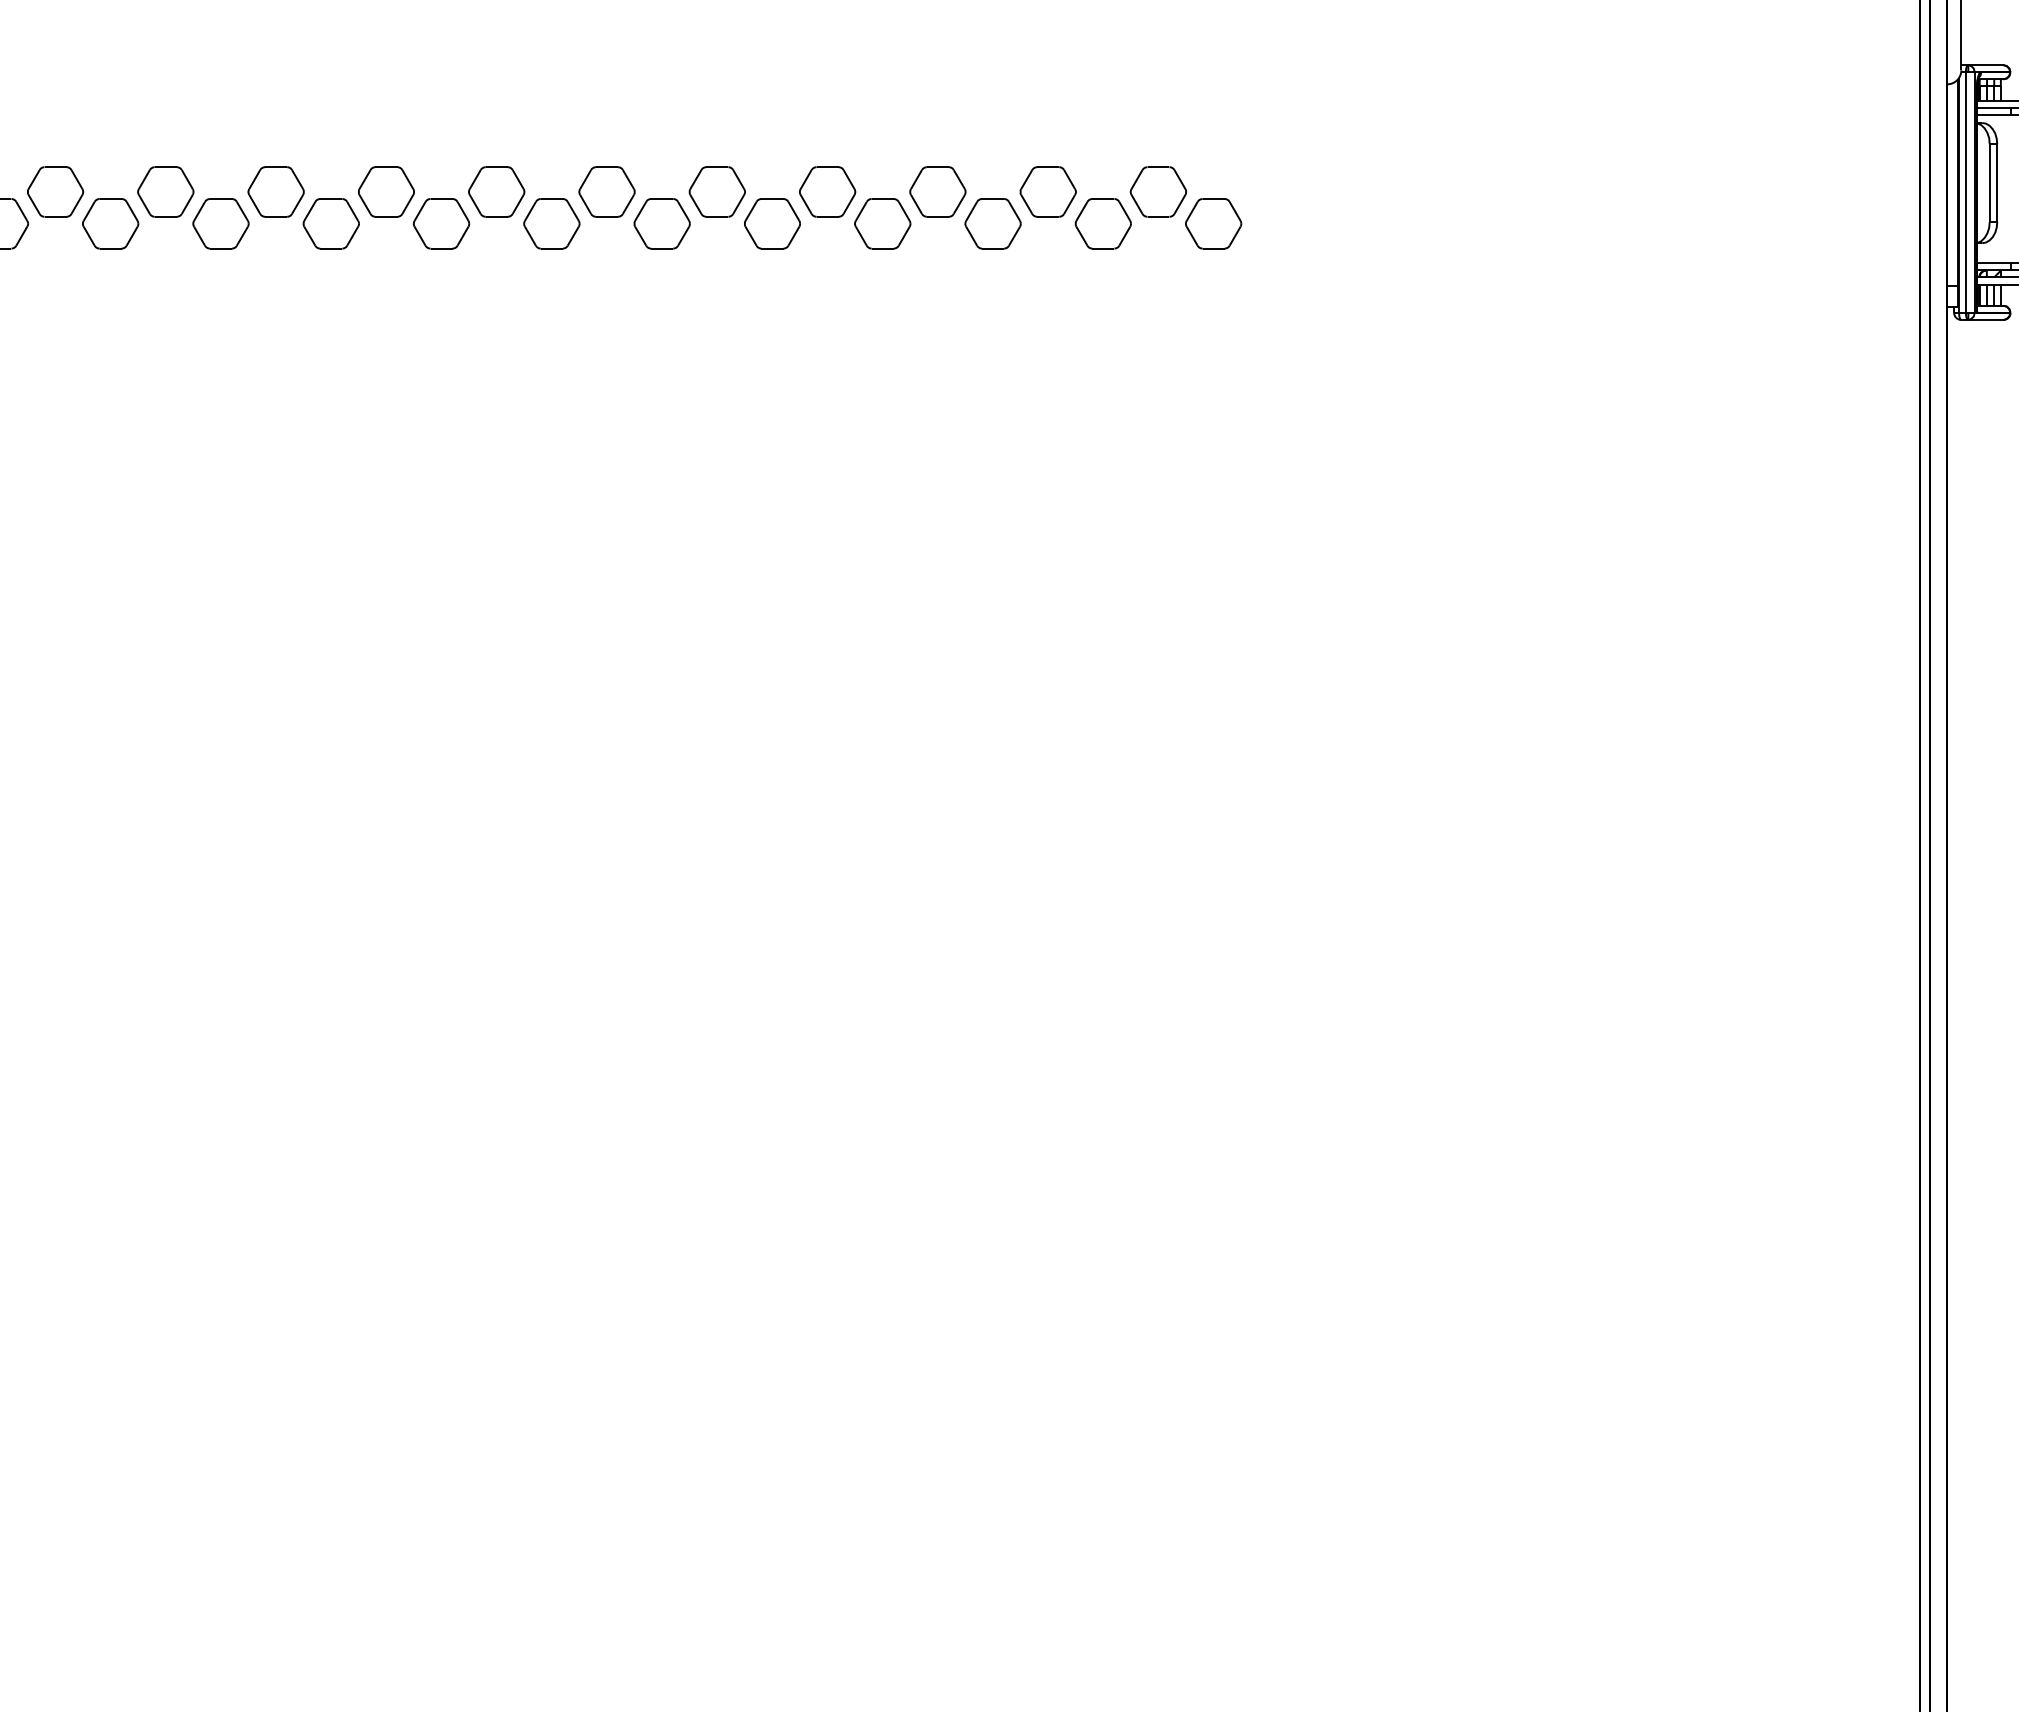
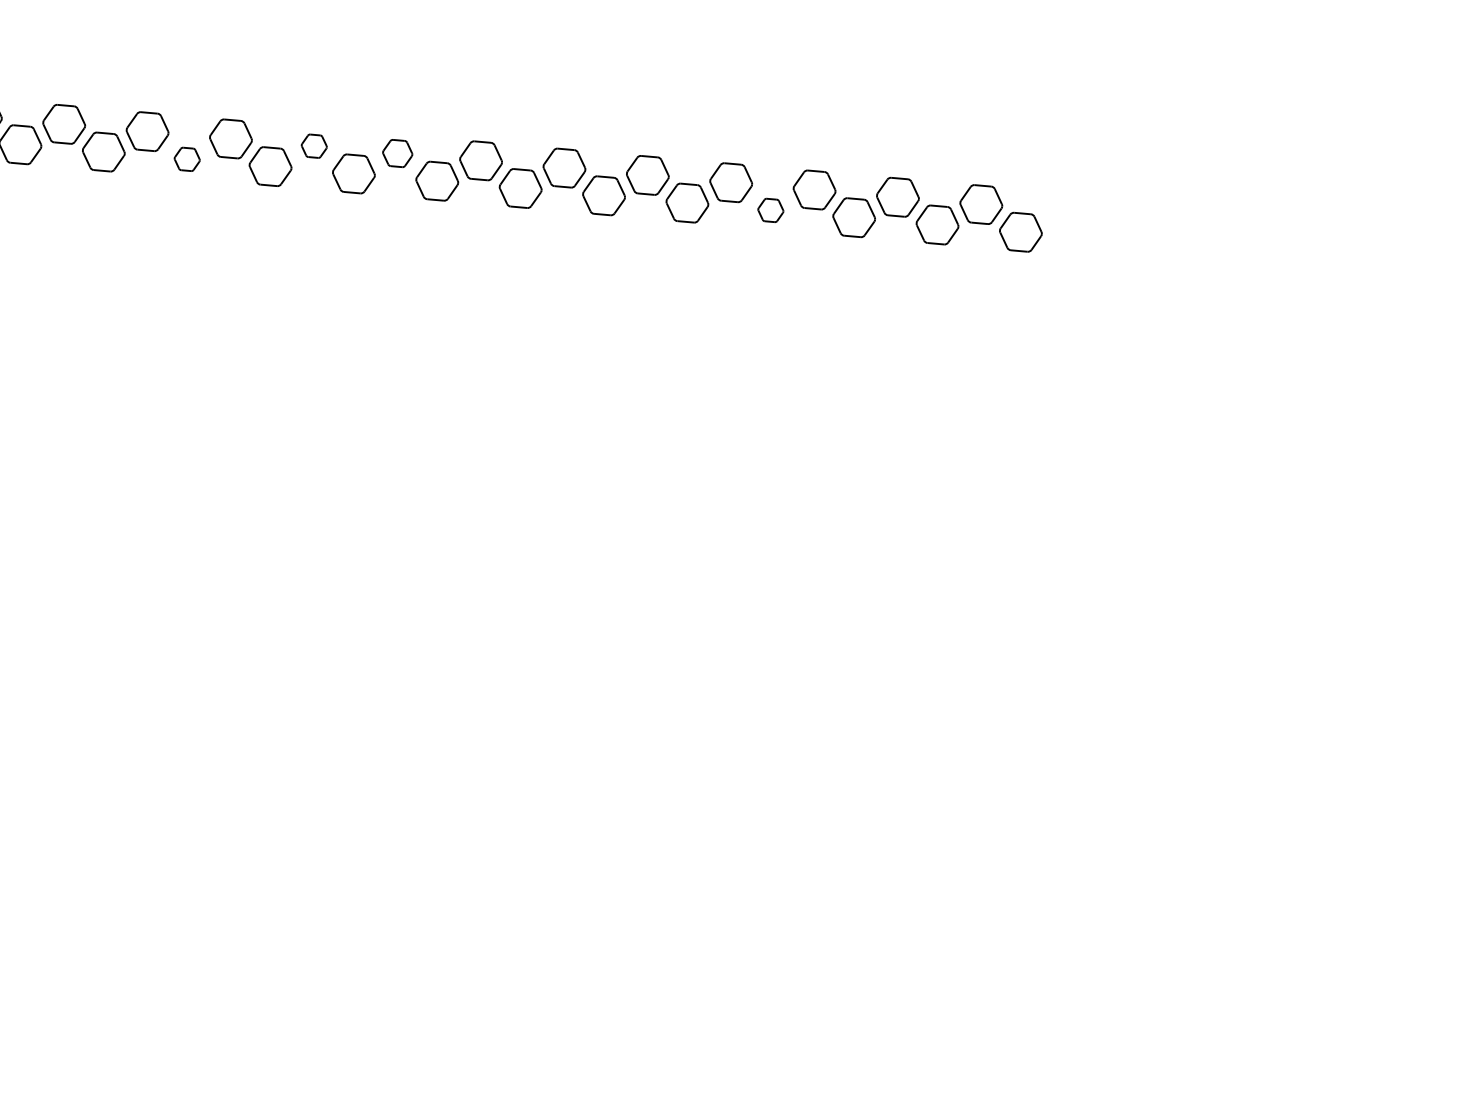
part: (275, 191) -> (313, 145), size x0.6
part: (386, 191) -> (397, 153), size x0.7
part: (110, 223) -> (187, 159), size x0.6
part: (882, 223) -> (770, 210), size x0.6

